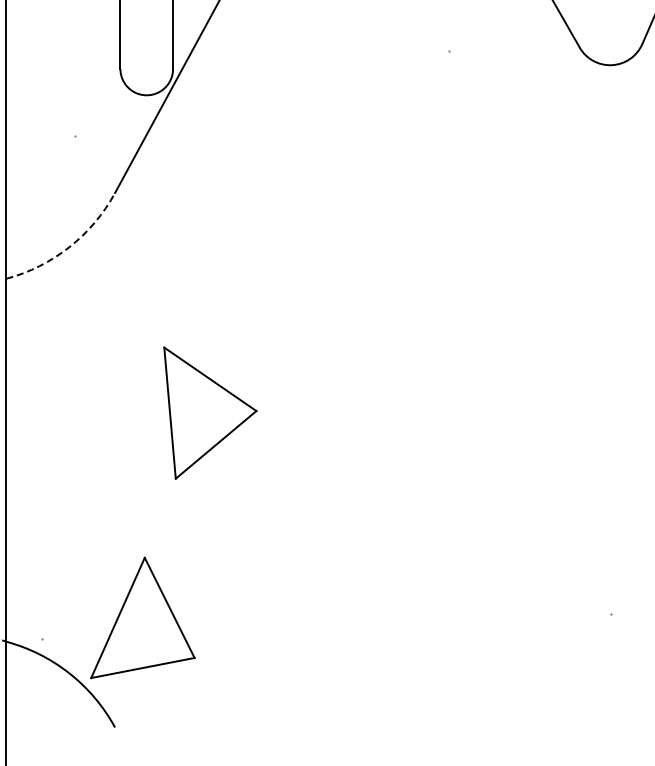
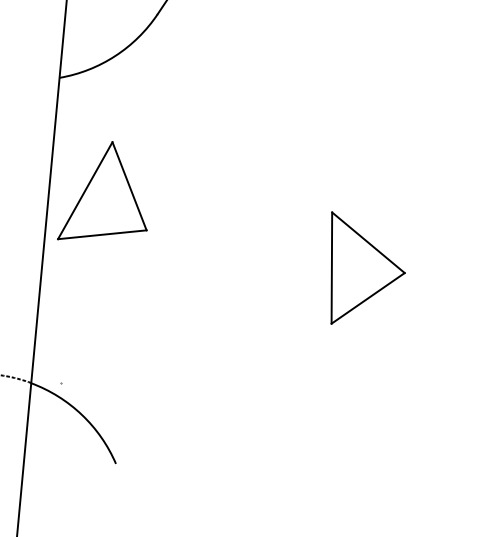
arc: (69, 247) -> (115, 56), dashed -> solid
part: (210, 412) -> (365, 270), moved
part: (142, 617) -> (105, 192), moved

